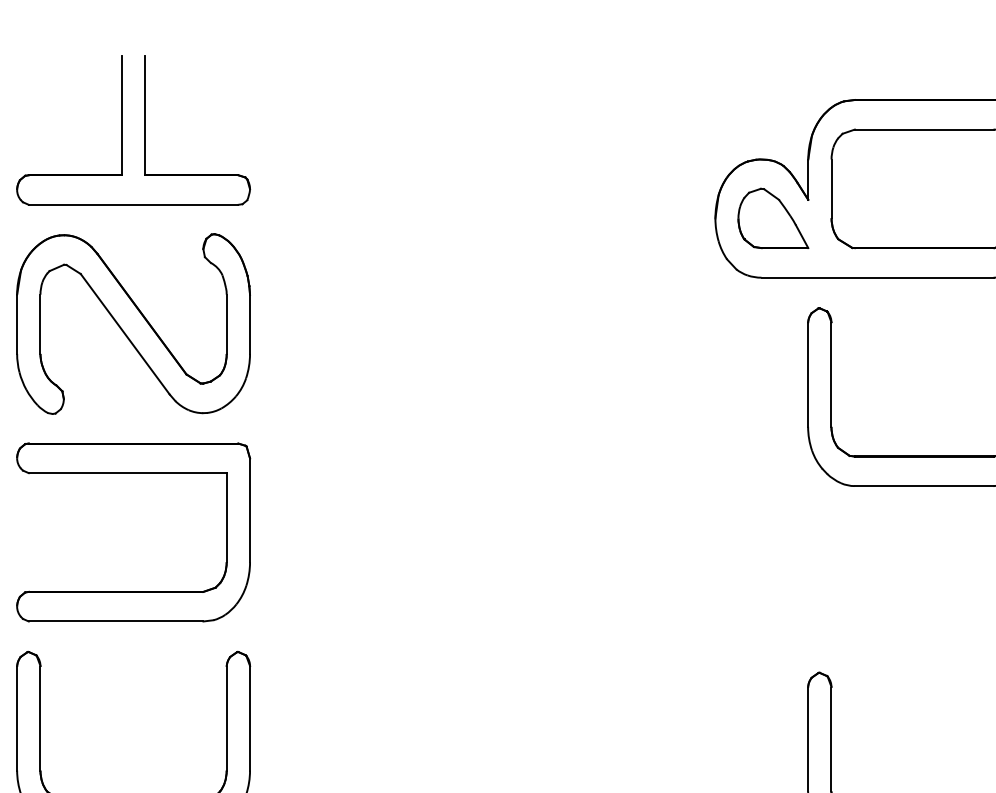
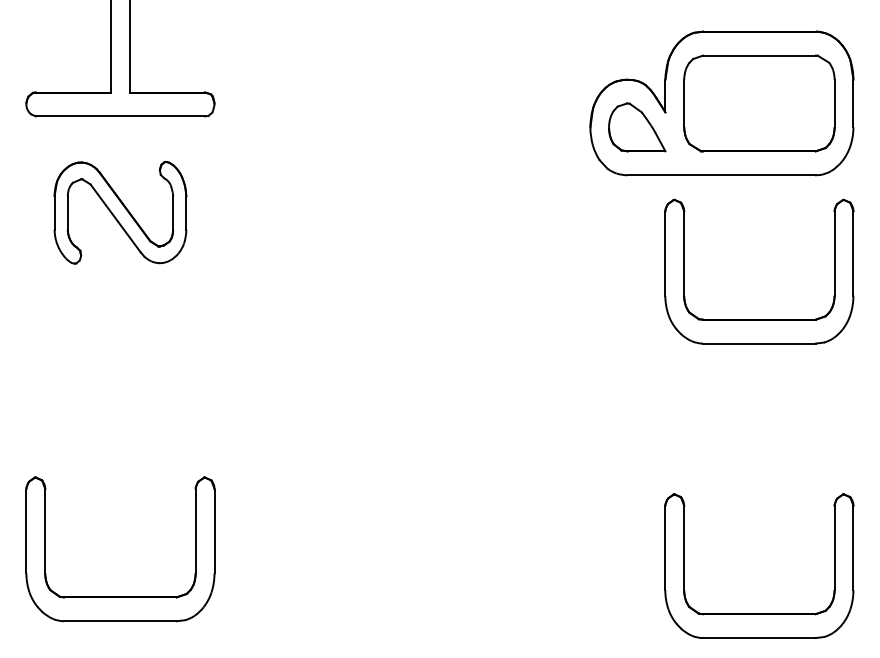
part: (133, 323) -> (120, 212), size x0.7
part: (133, 473) -> (120, 333), removed

